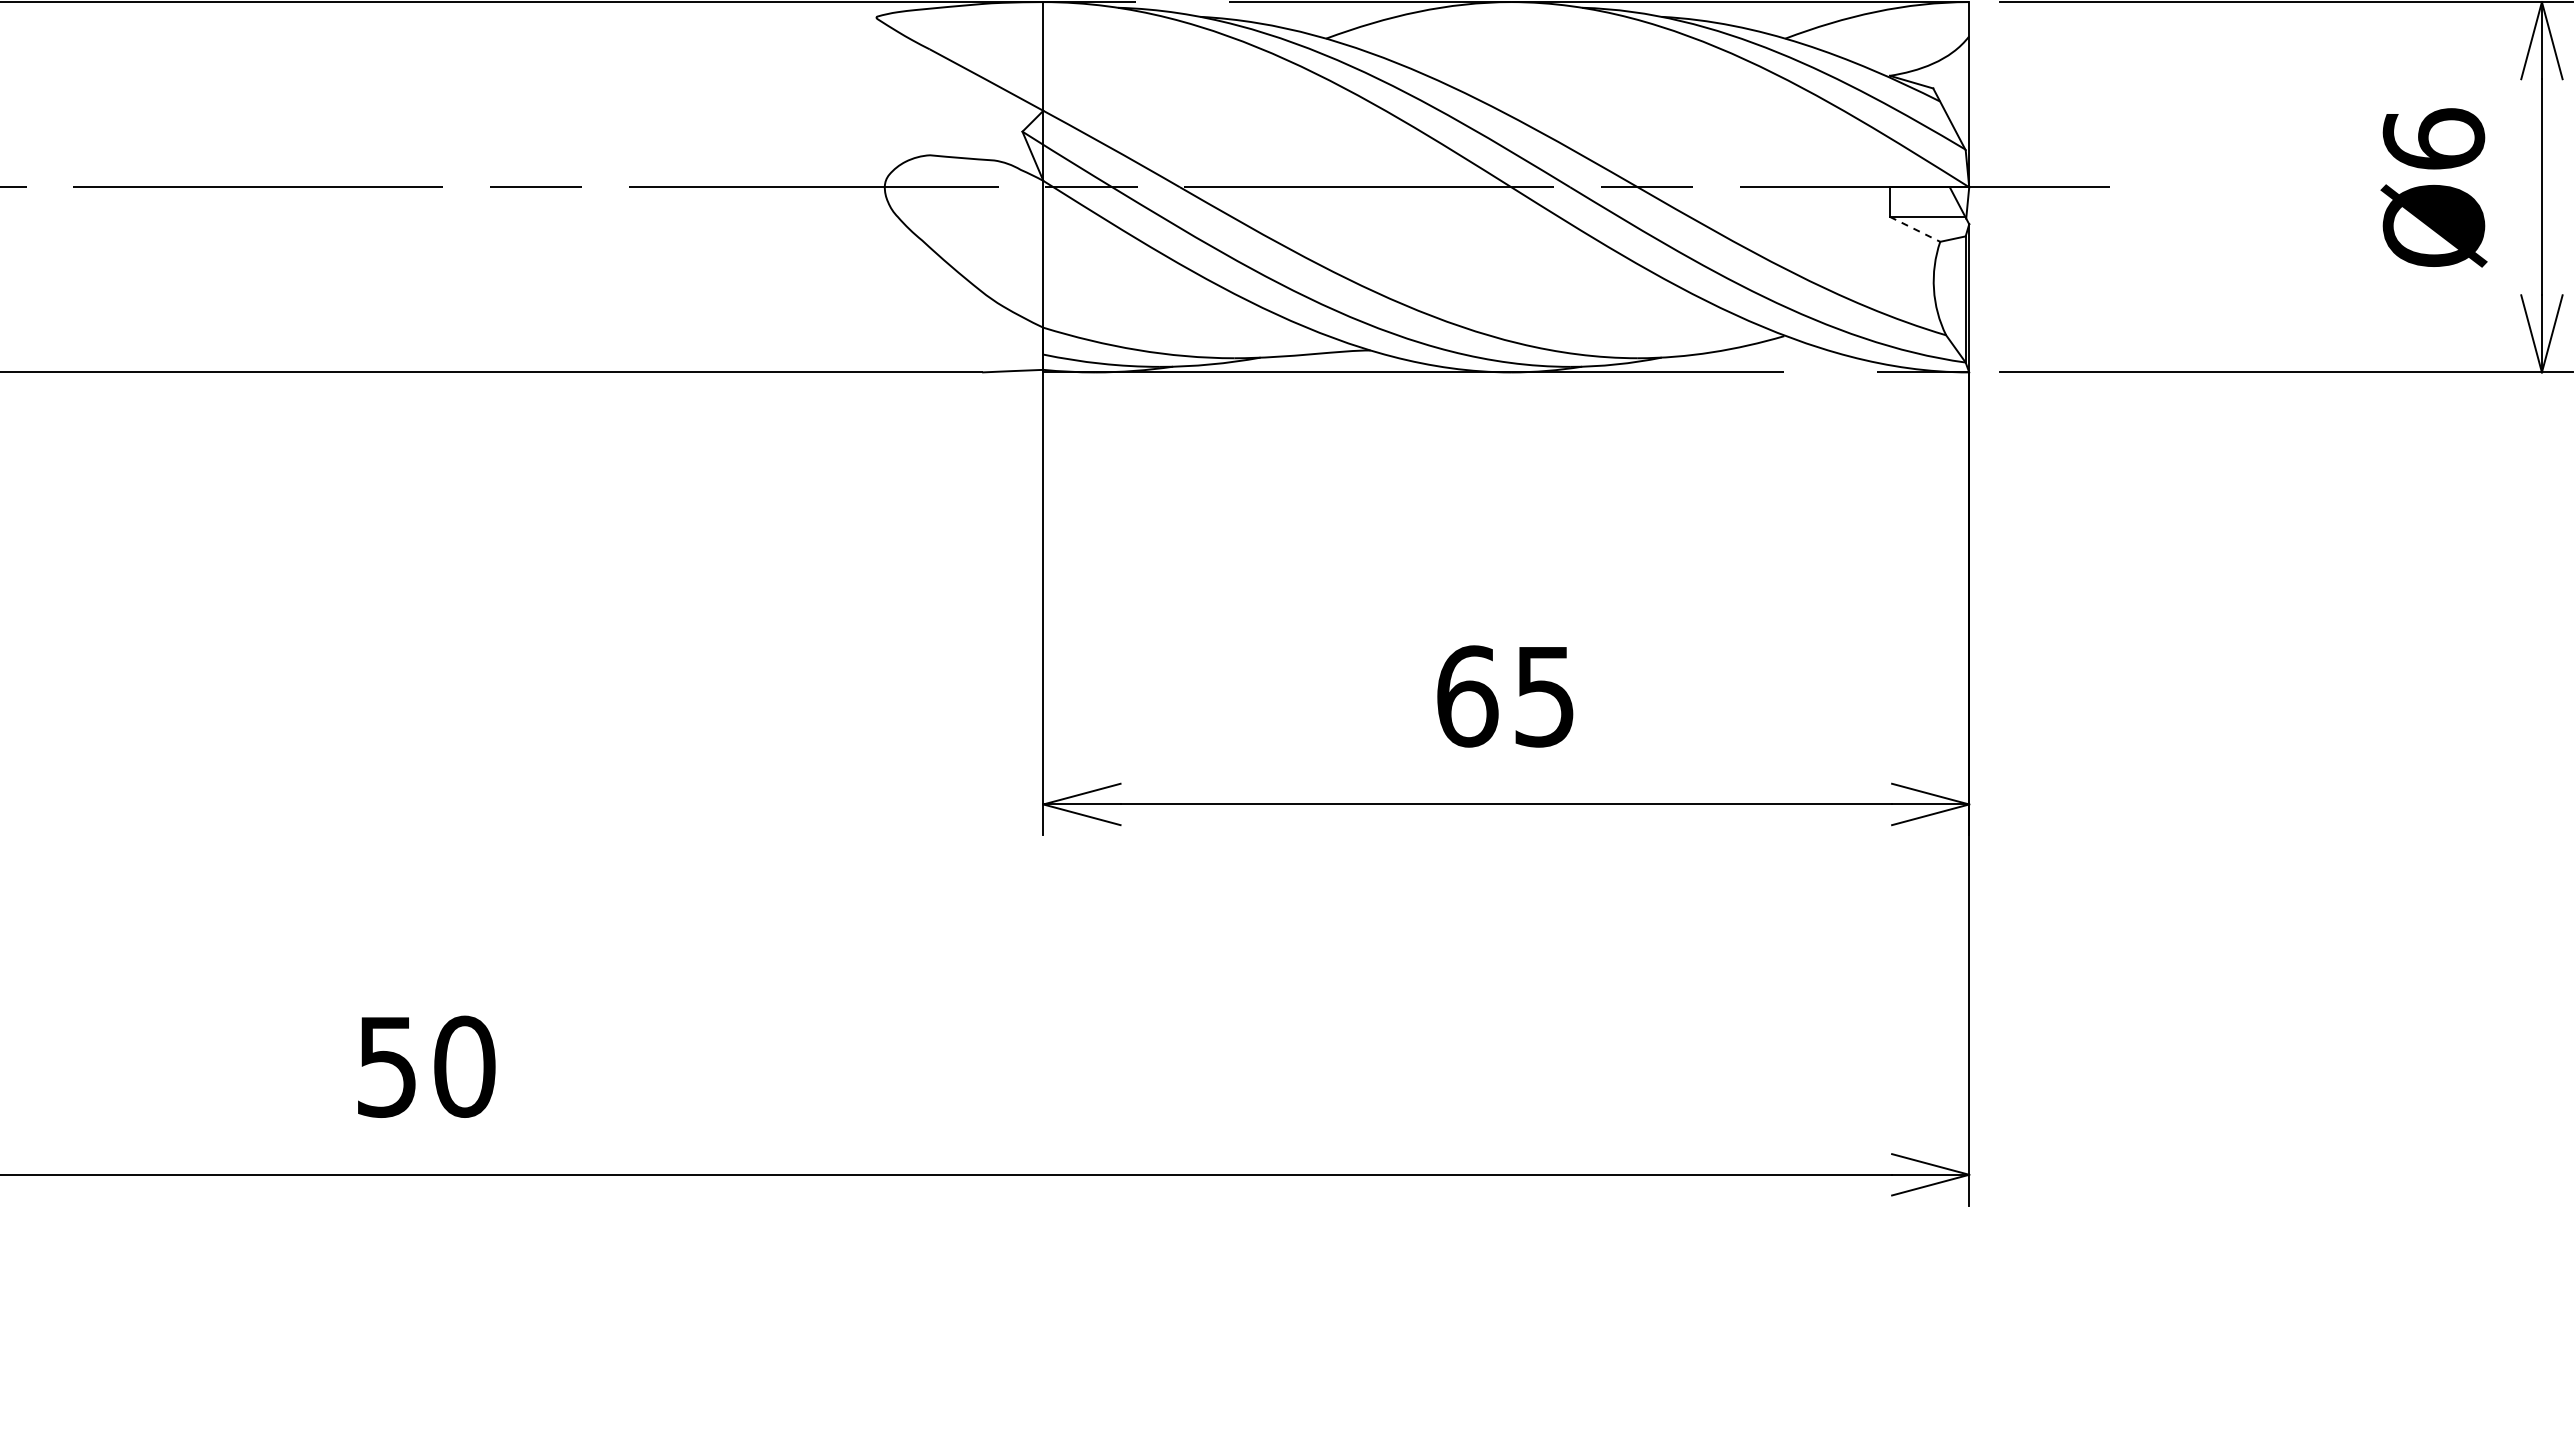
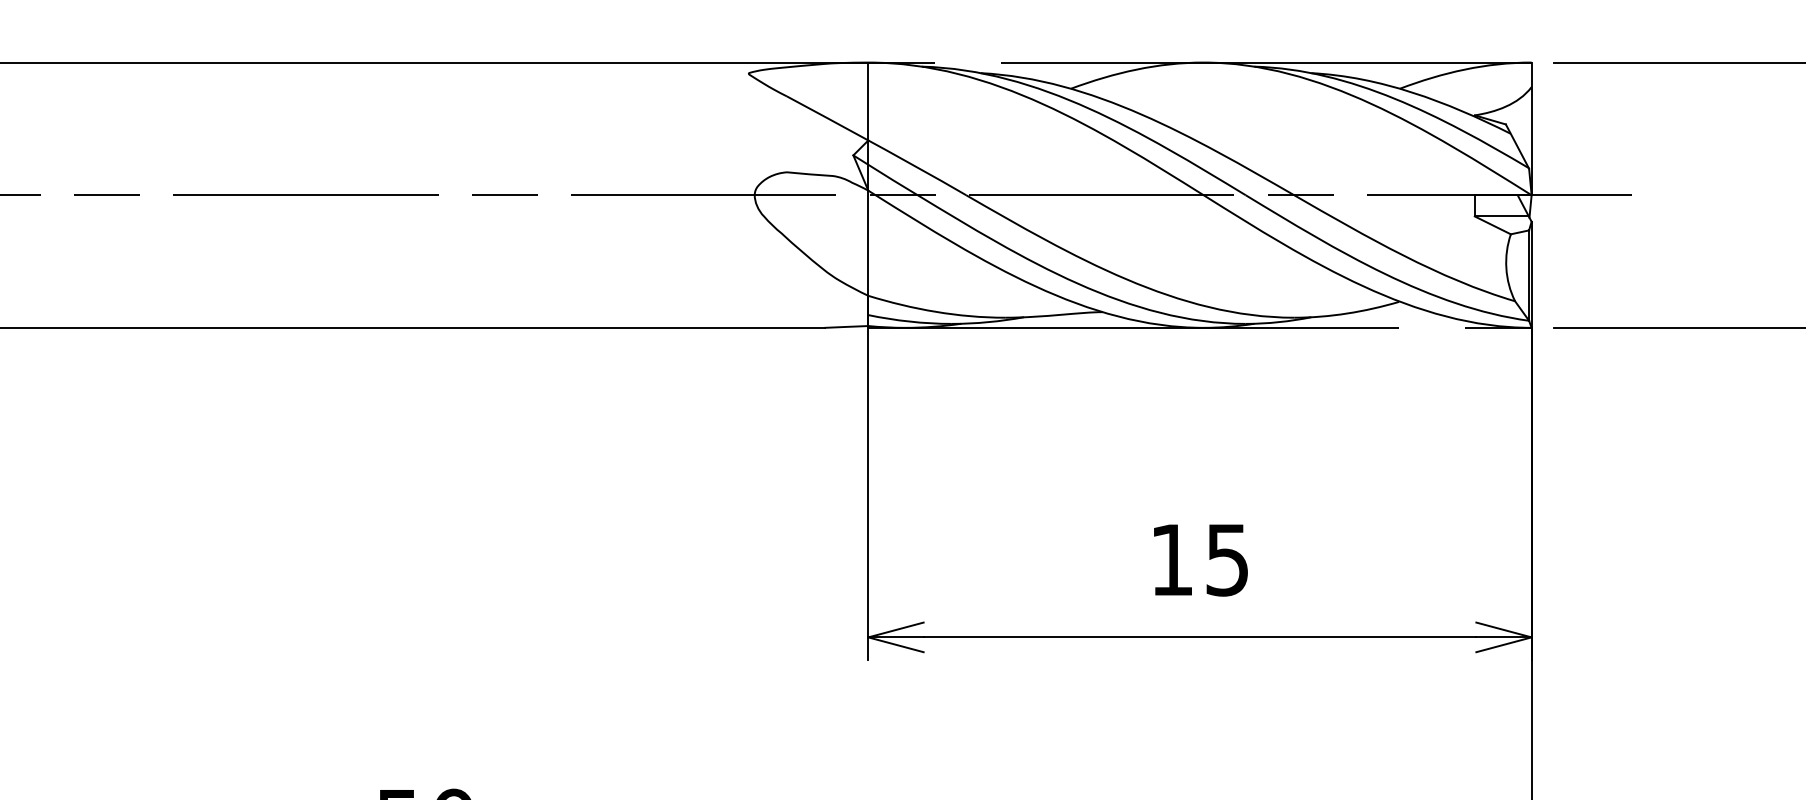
line: (1915, 229) -> (1493, 225), dashed -> solid
text: (1467, 696) -> (1172, 560), 65 -> 15

